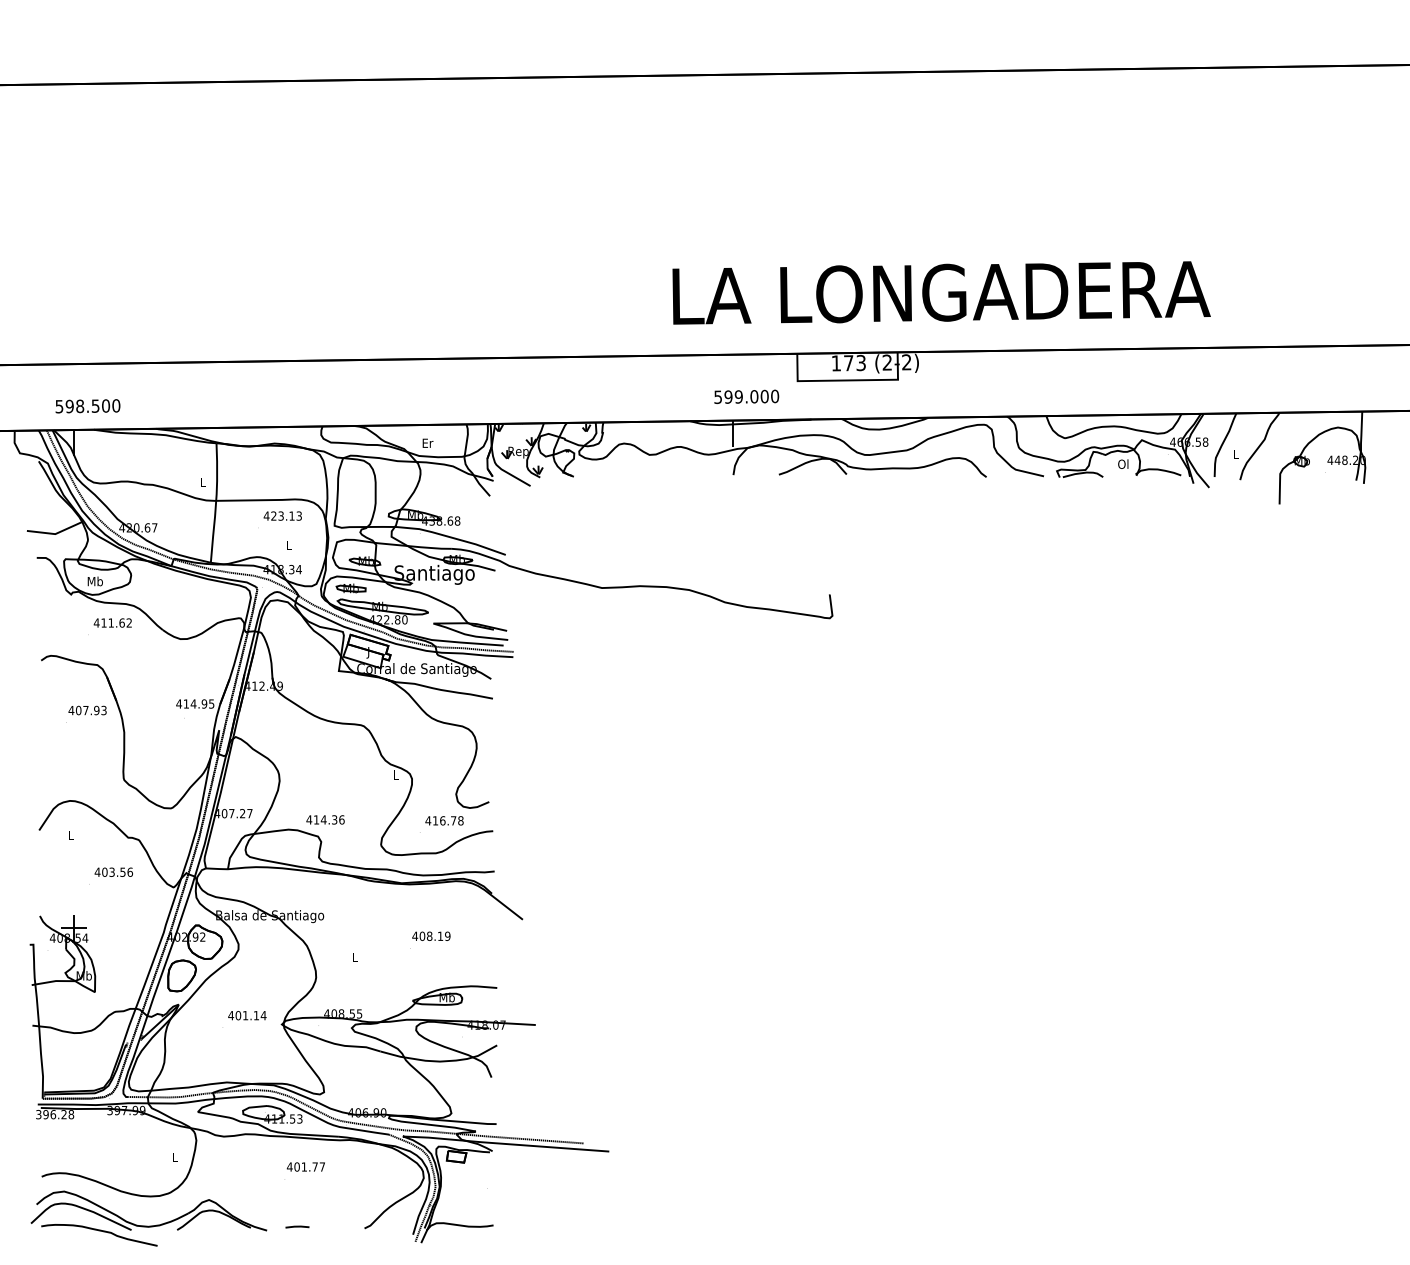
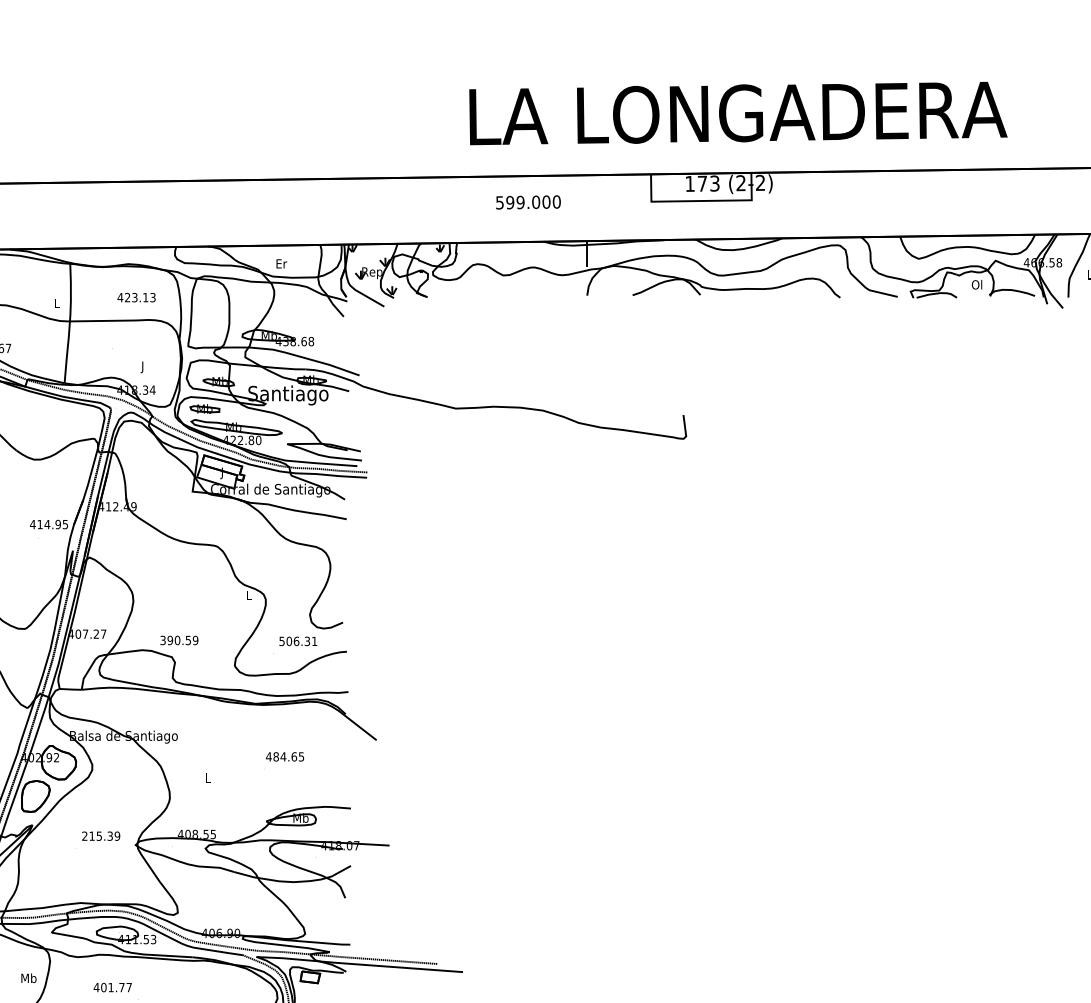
text: (941, 292) -> (738, 113), moved
text: (746, 396) -> (528, 202), moved
text: (282, 515) -> (136, 297), moved
text: (288, 546) -> (142, 367), L -> J
text: (325, 819) -> (179, 640), 414.36 -> 390.59
text: (444, 820) -> (298, 641), 416.78 -> 506.31
text: (434, 935) -> (288, 756), 408.19 -> 484.65
text: (247, 1015) -> (101, 836), 401.14 -> 215.39
text: (174, 1157) -> (28, 978), L -> Mb
text: (305, 1166) -> (112, 987), moved

